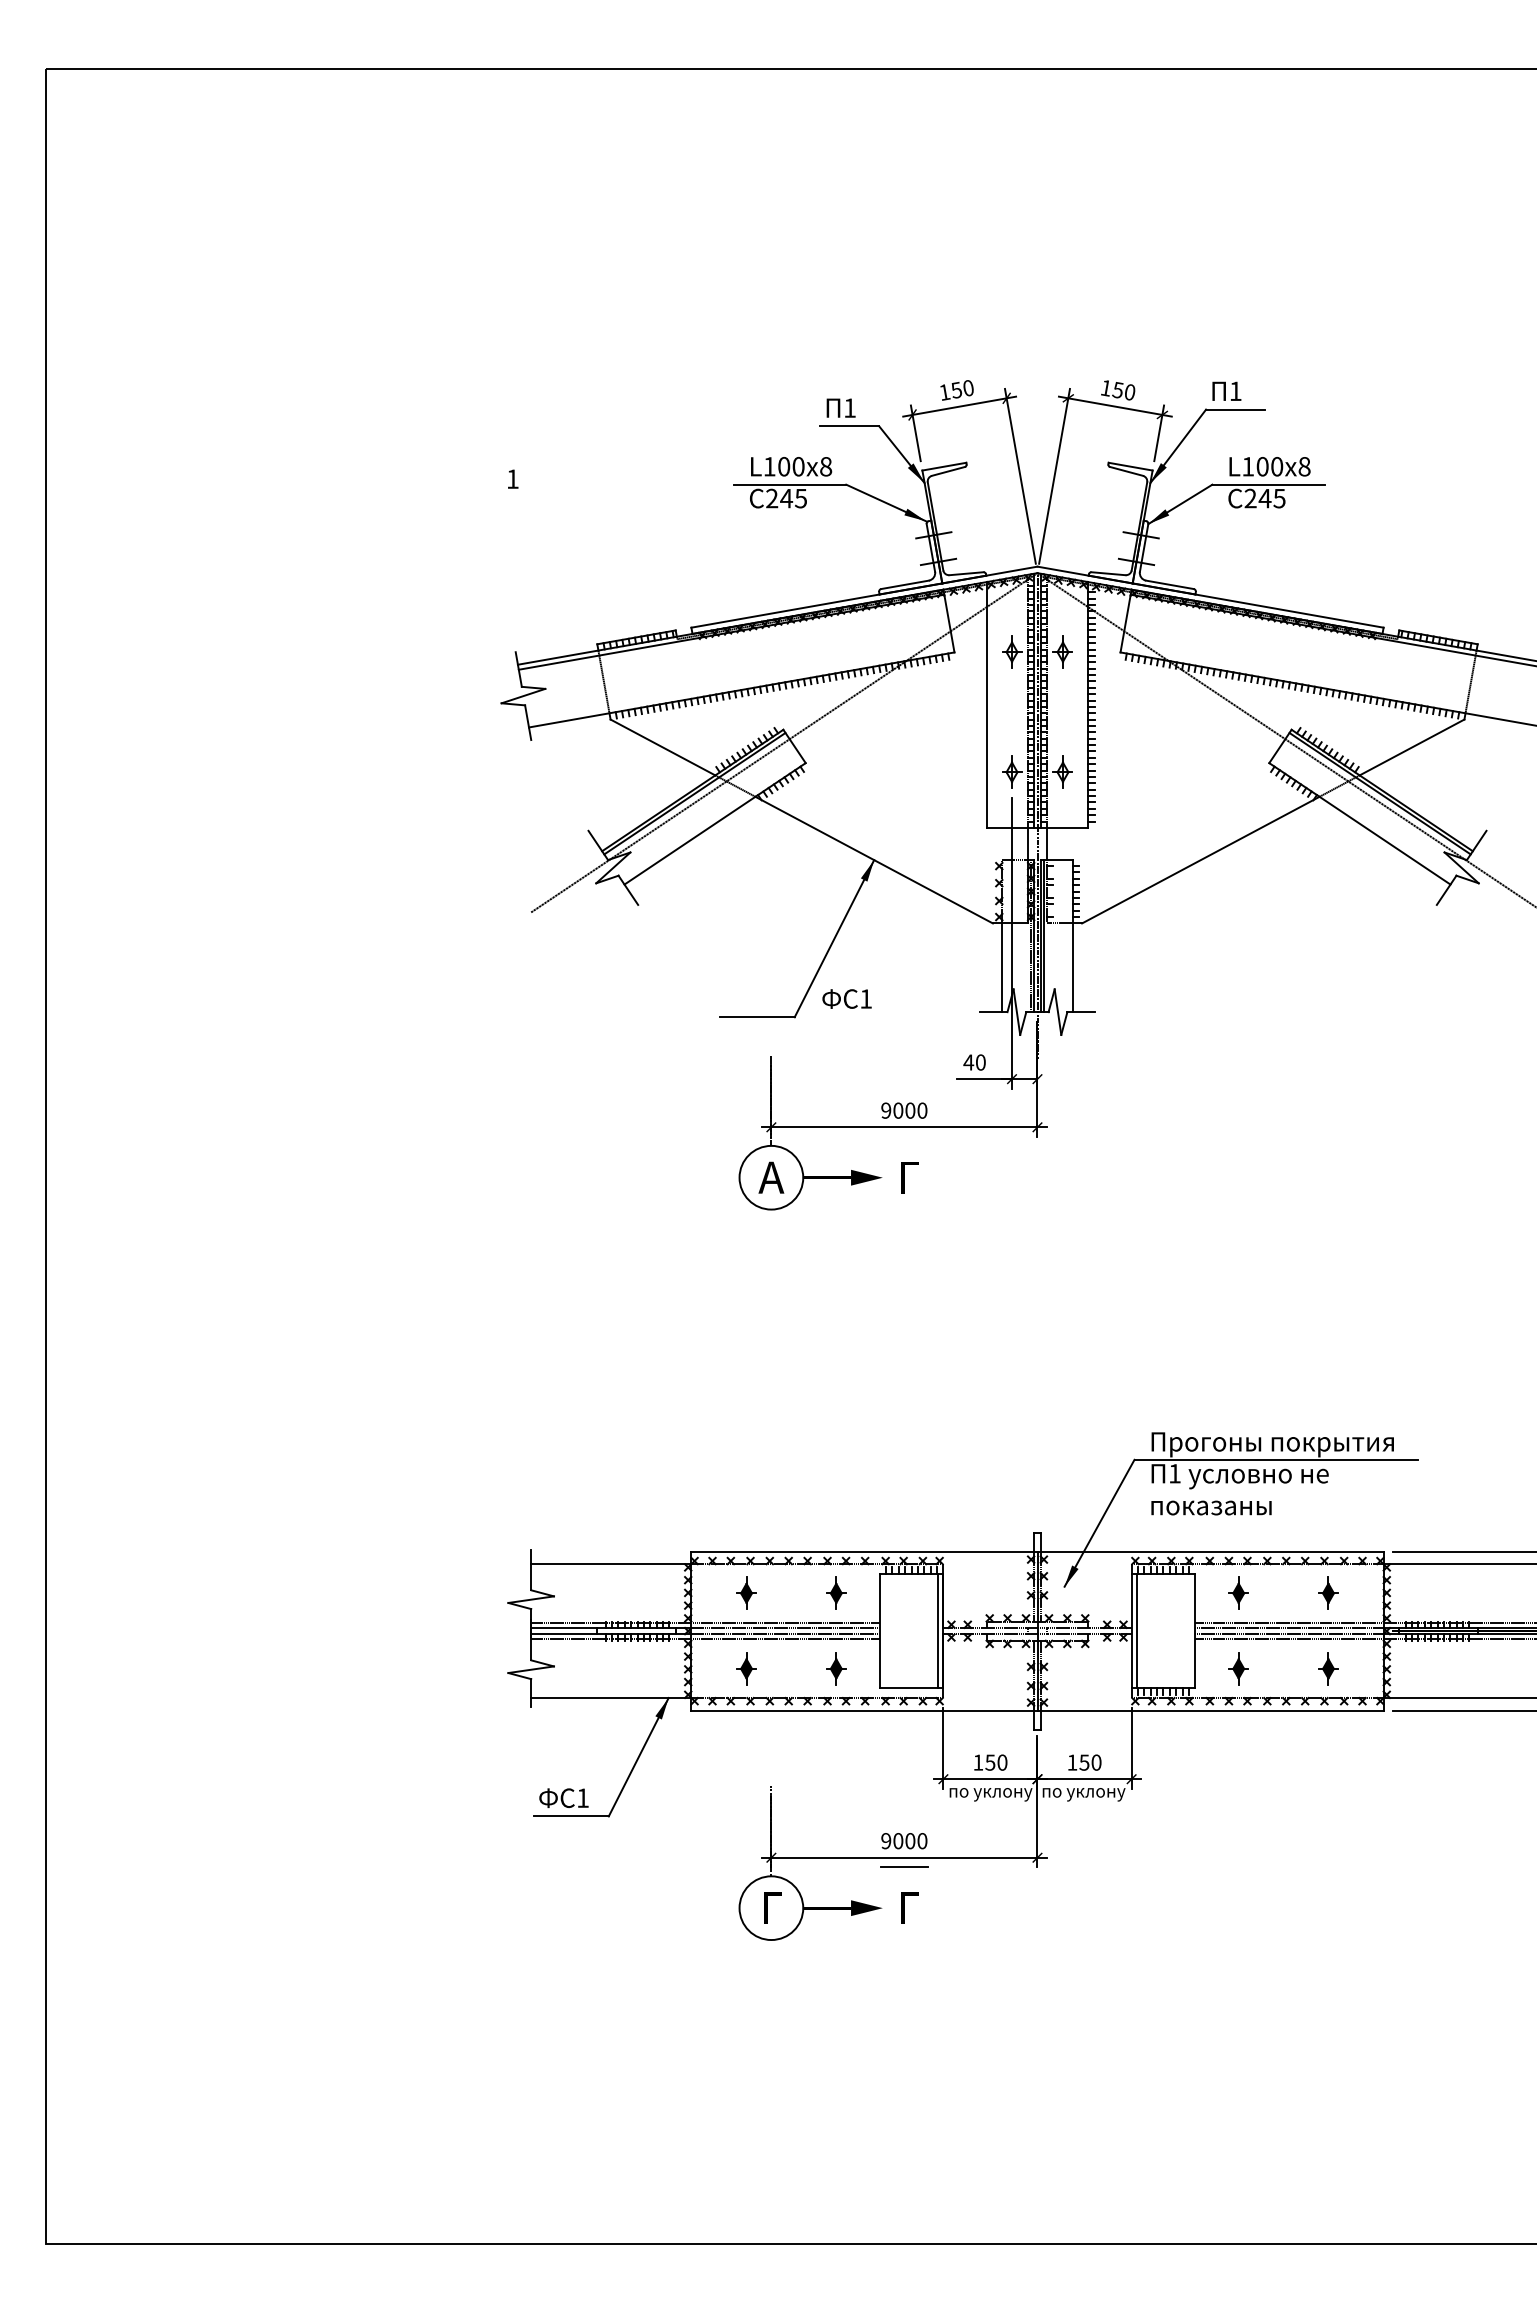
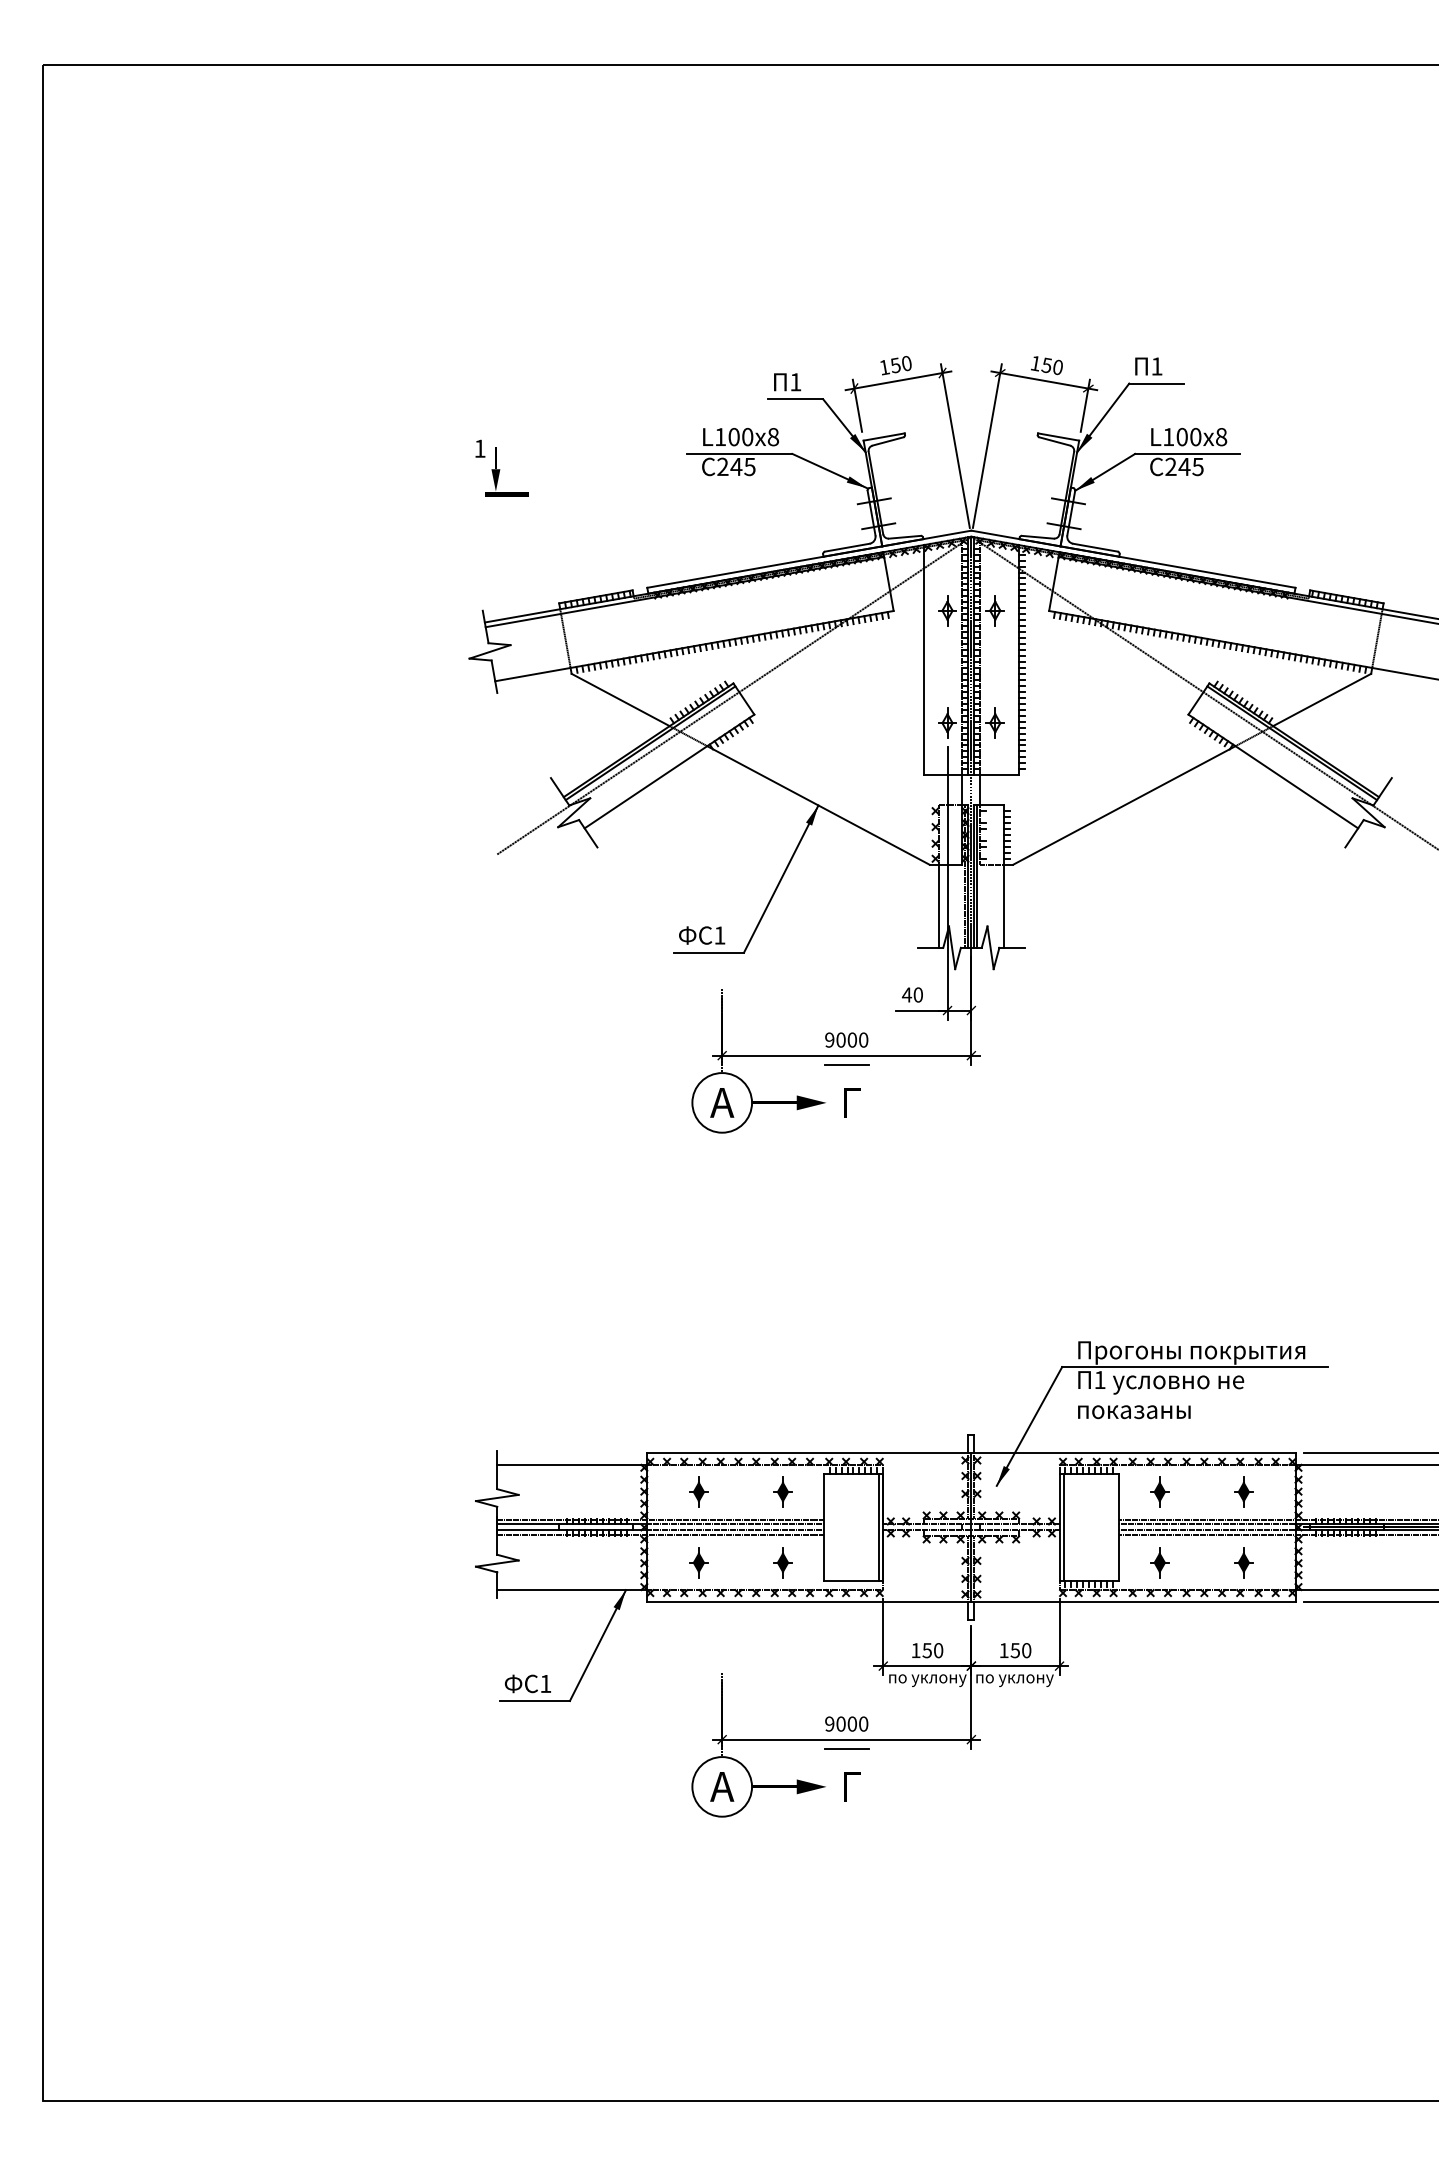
part: (534, 502) -> (500, 470), added
text: (847, 998) -> (702, 935), moved
line: (904, 1136) -> (846, 1064), added
text: (771, 1907) -> (722, 1786), Г -> А

